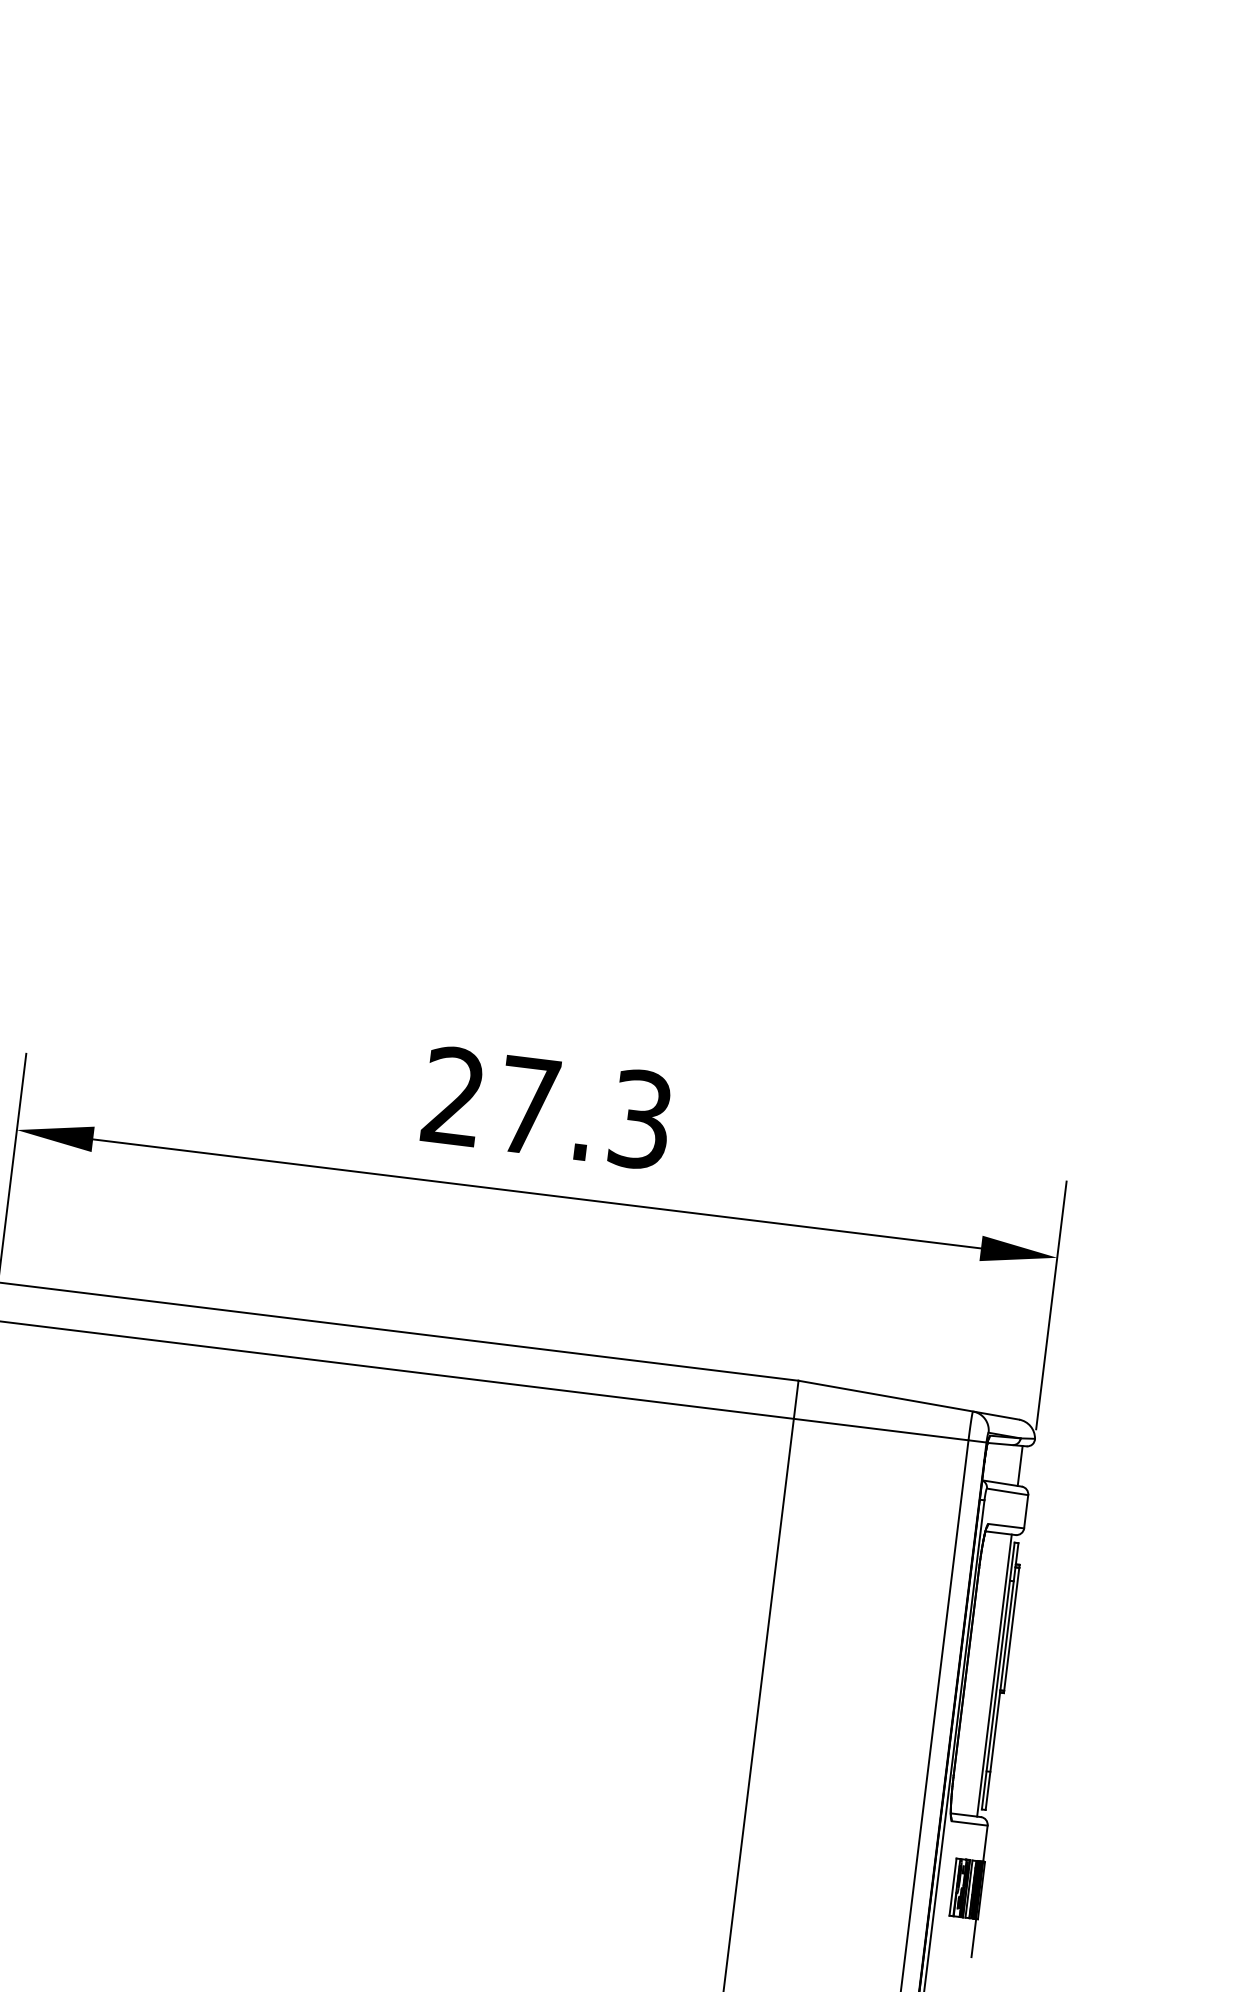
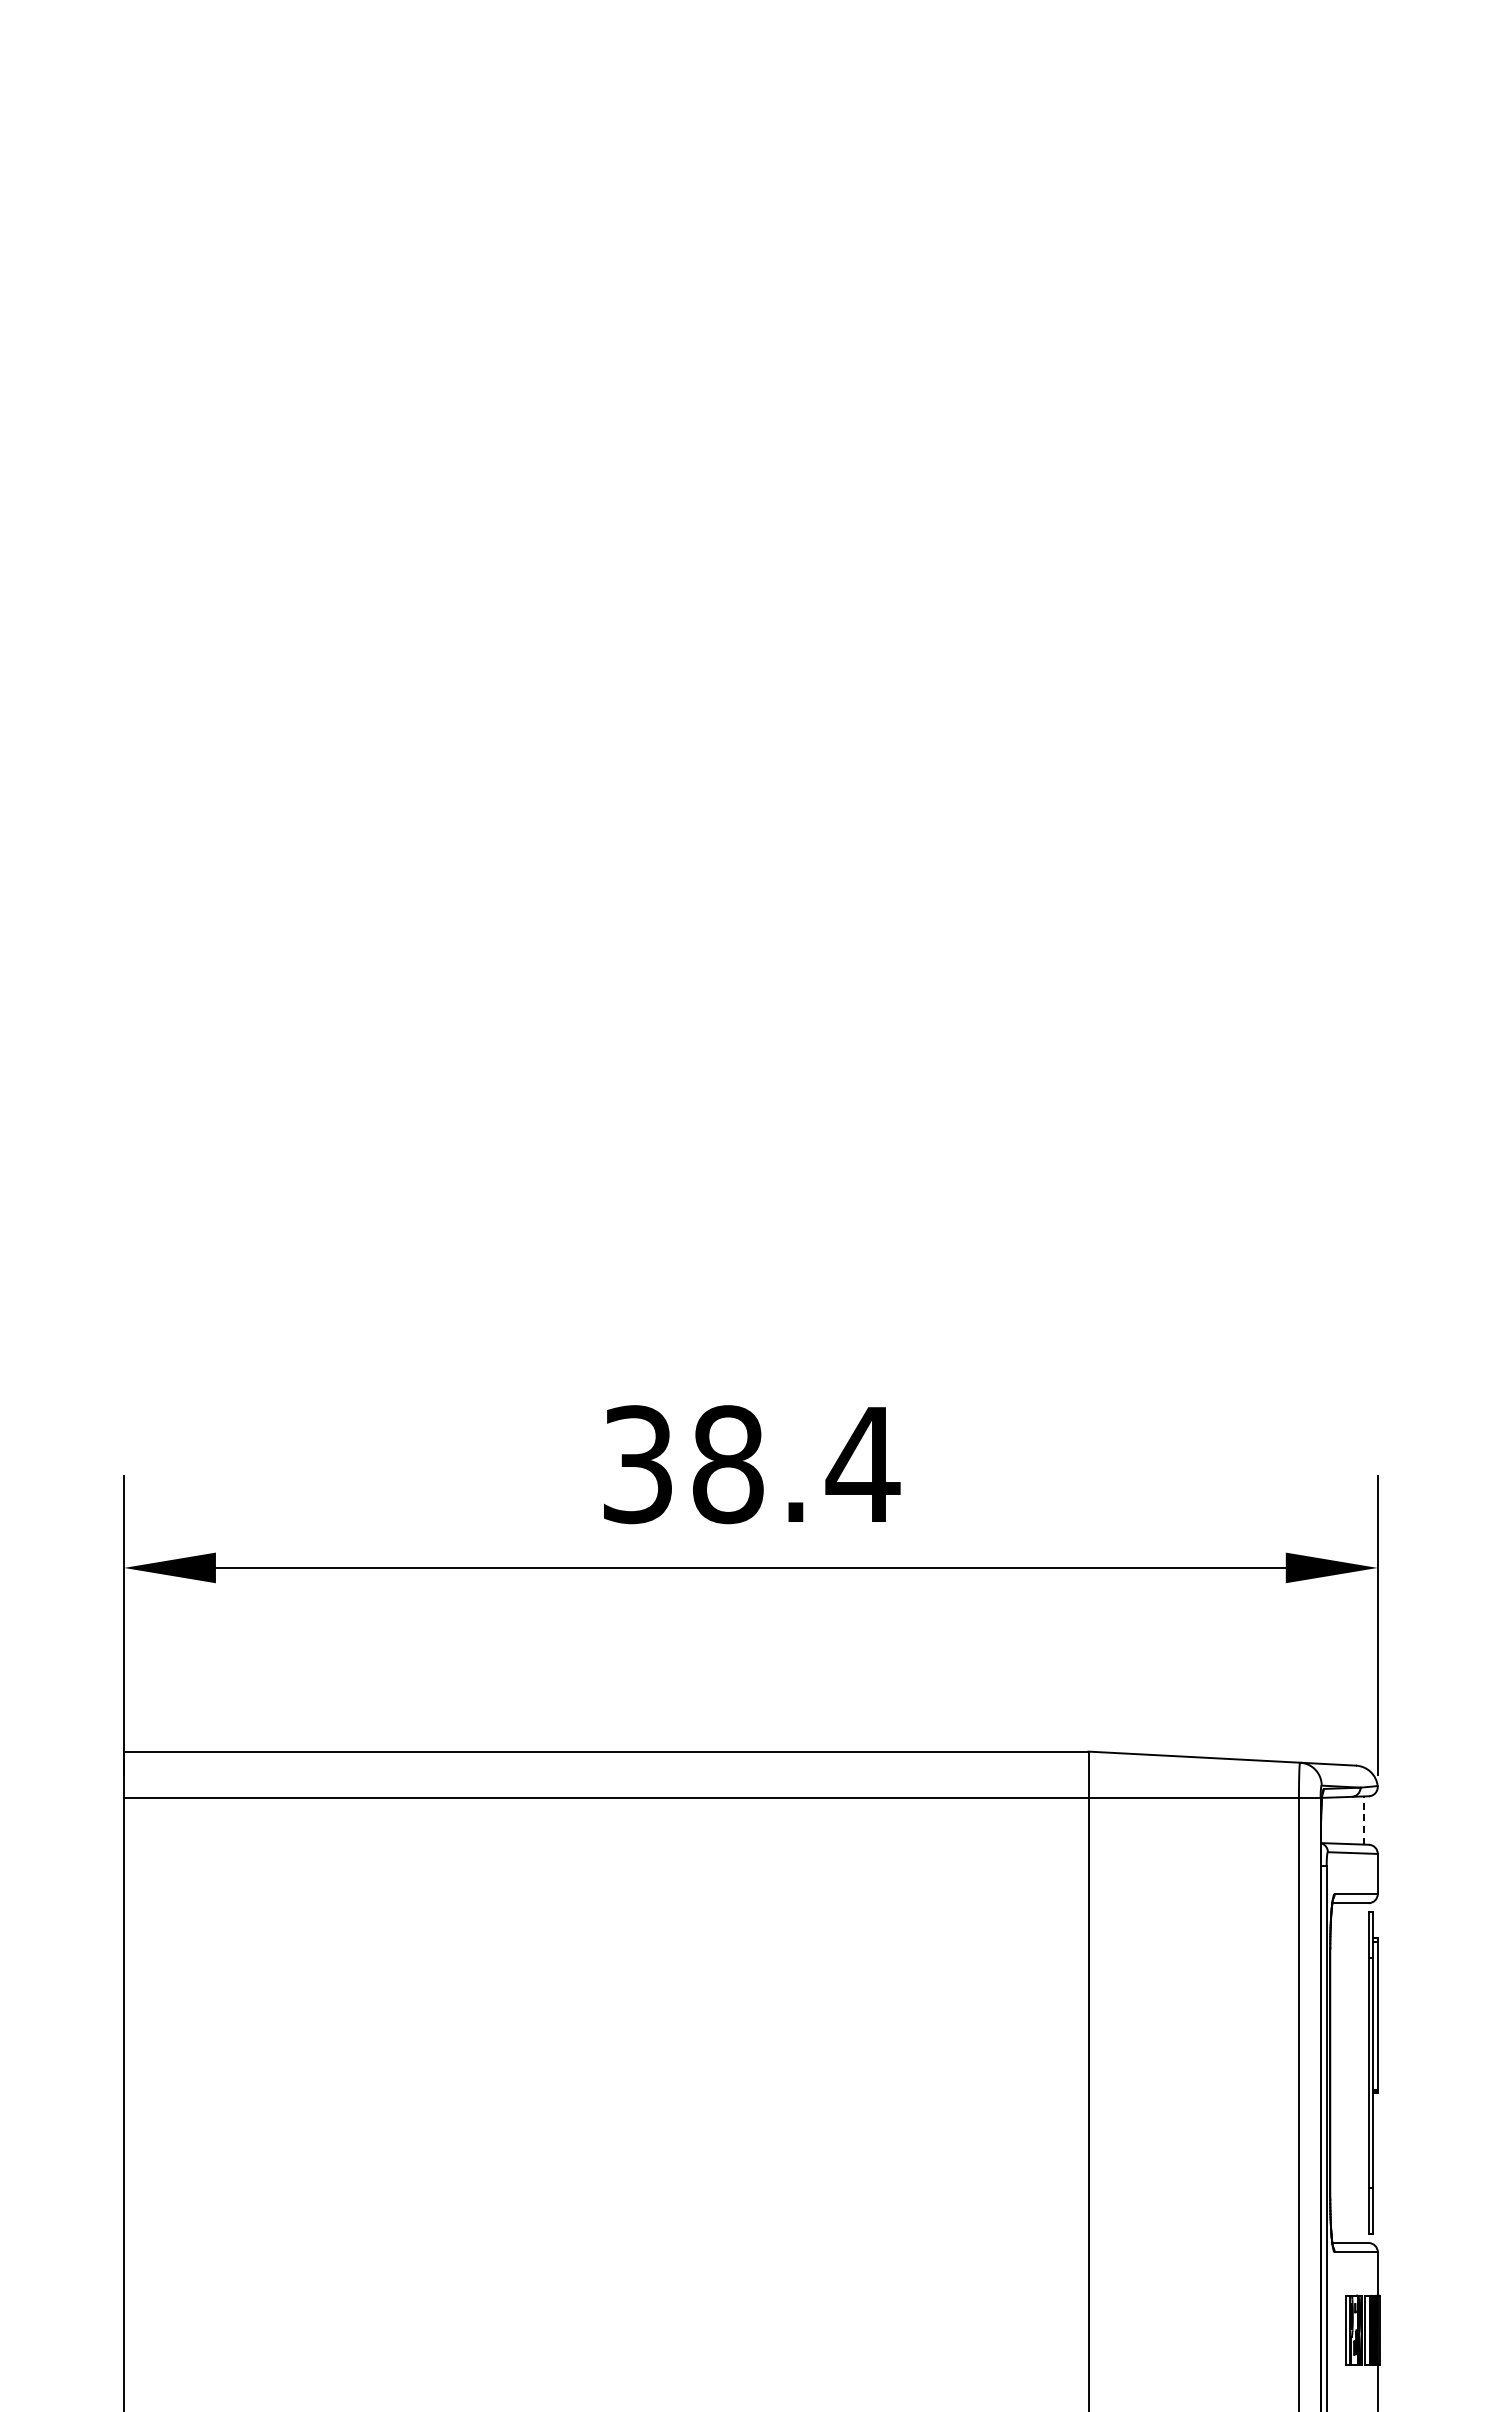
text: (548, 1108) -> (751, 1464), 27.3 -> 38.4
line: (1020, 1466) -> (1364, 1820), solid -> dashed
line: (994, 1675) -> (1364, 2073), removed

